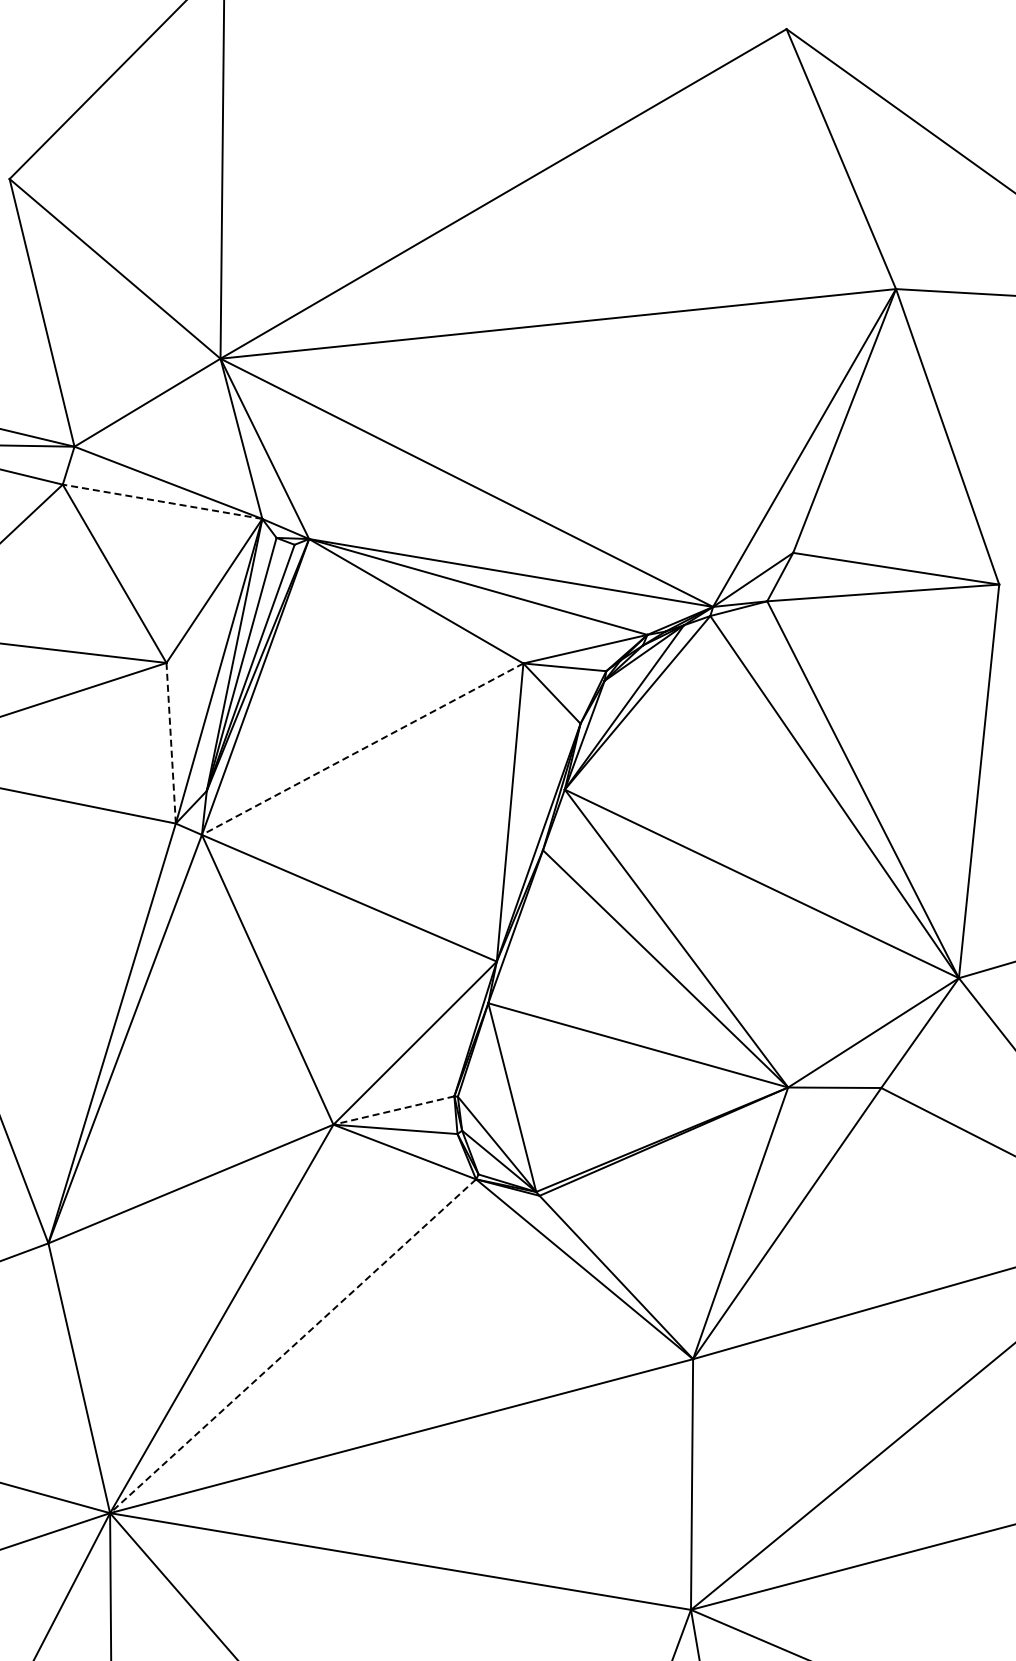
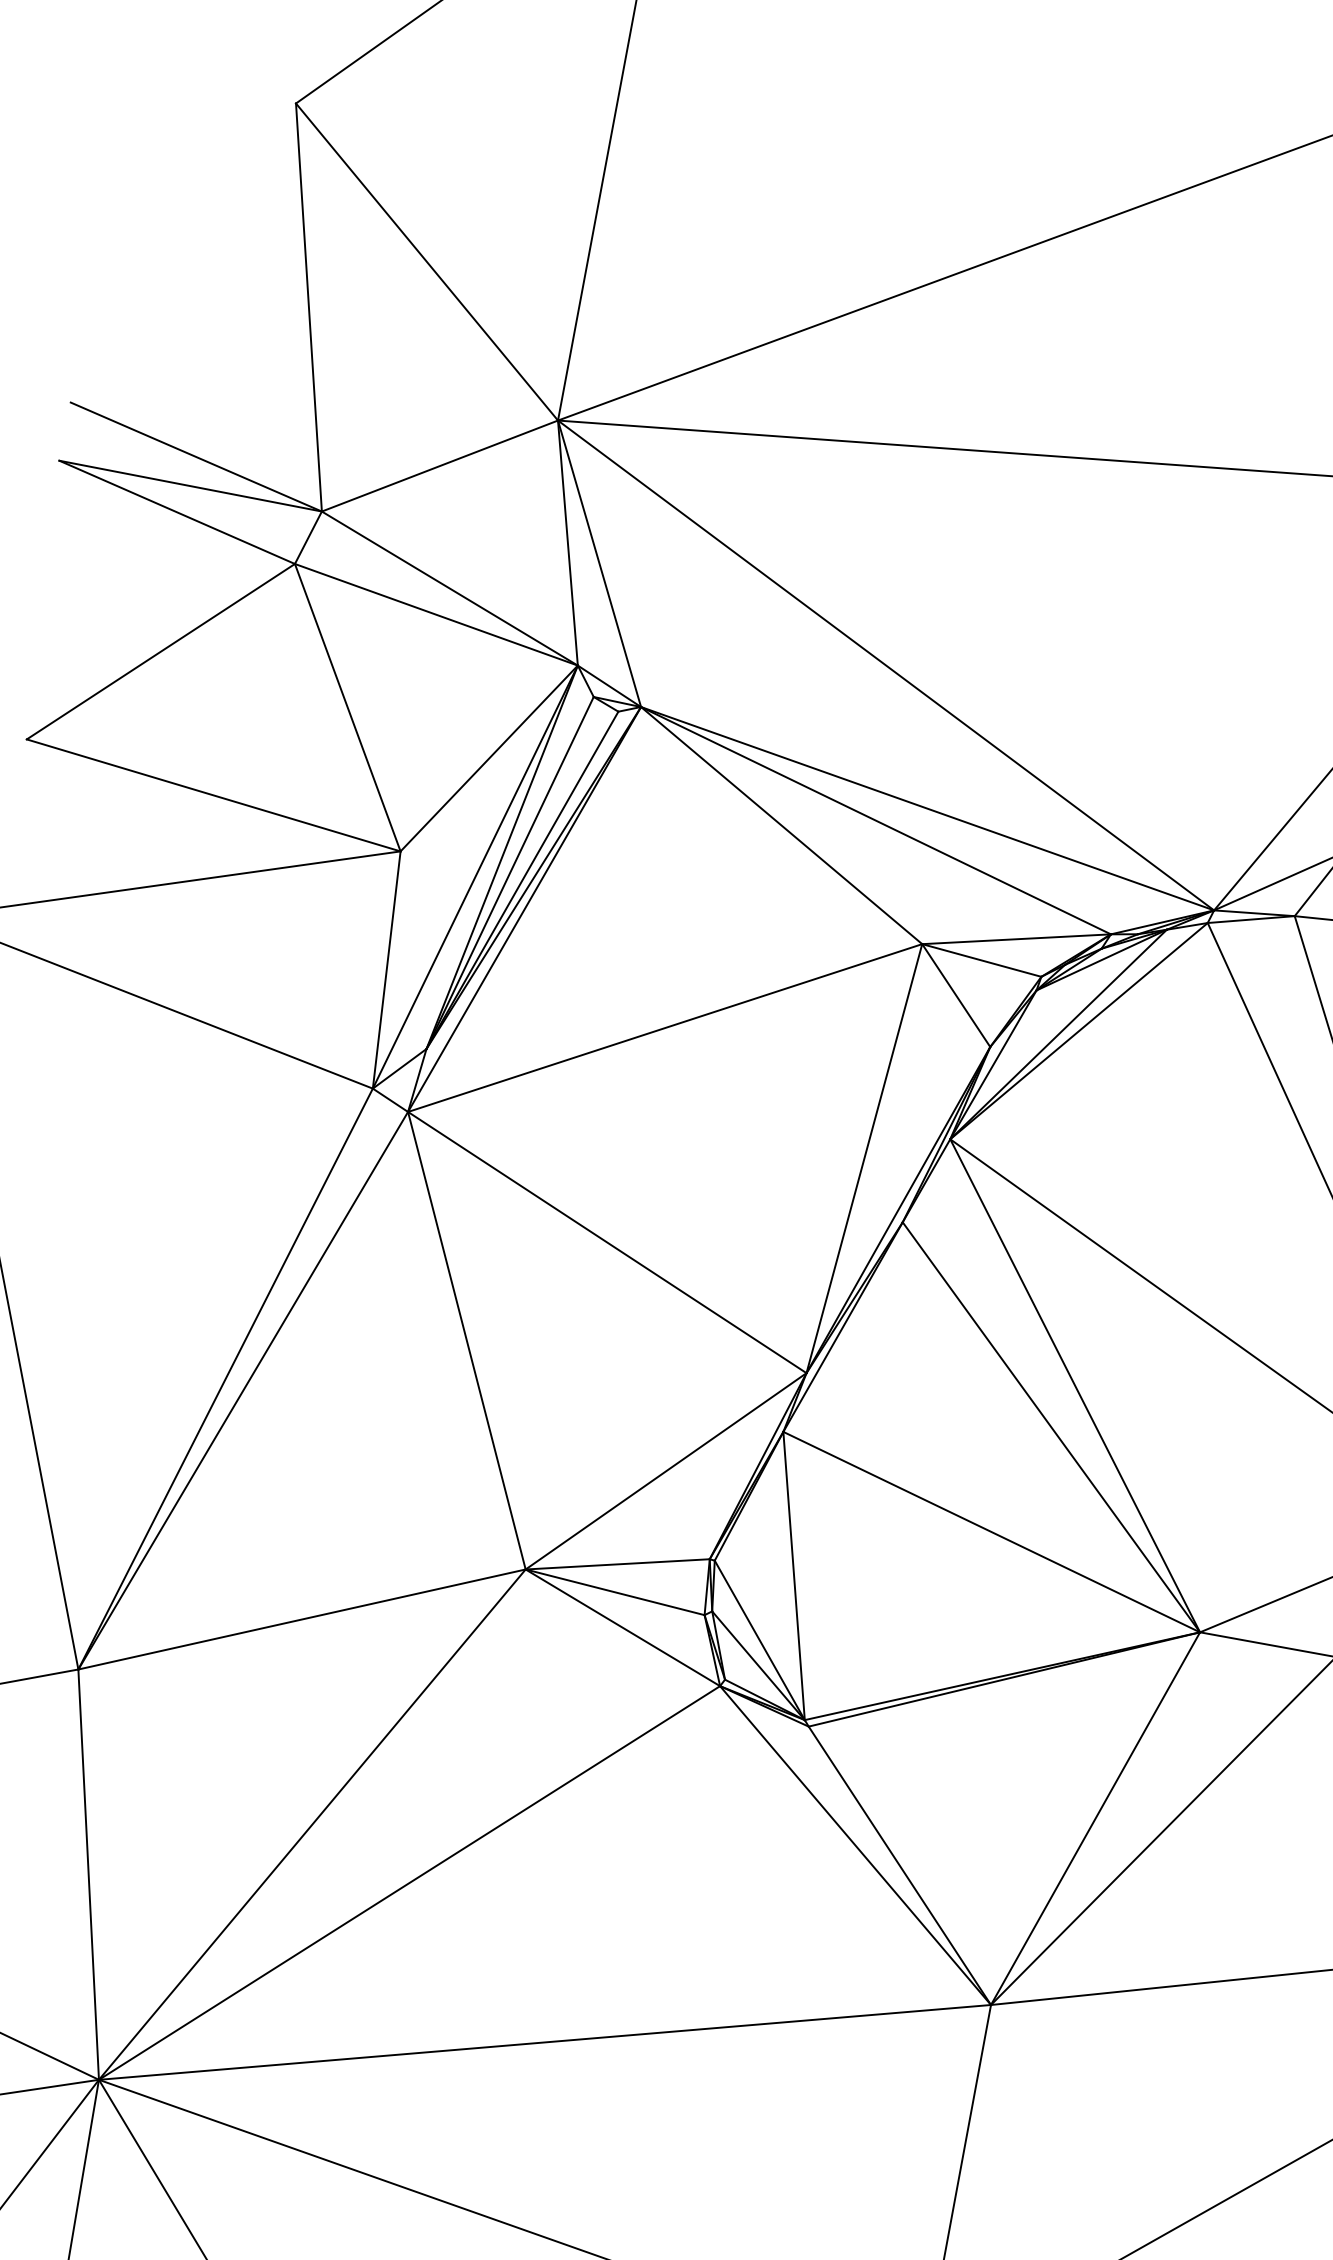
line: (162, 501) -> (436, 614), dashed -> solid
line: (171, 742) -> (387, 968), dashed -> solid
line: (362, 749) -> (664, 1028), dashed -> solid
line: (393, 1110) -> (617, 1564), dashed -> solid
line: (293, 1346) -> (410, 1883), dashed -> solid

